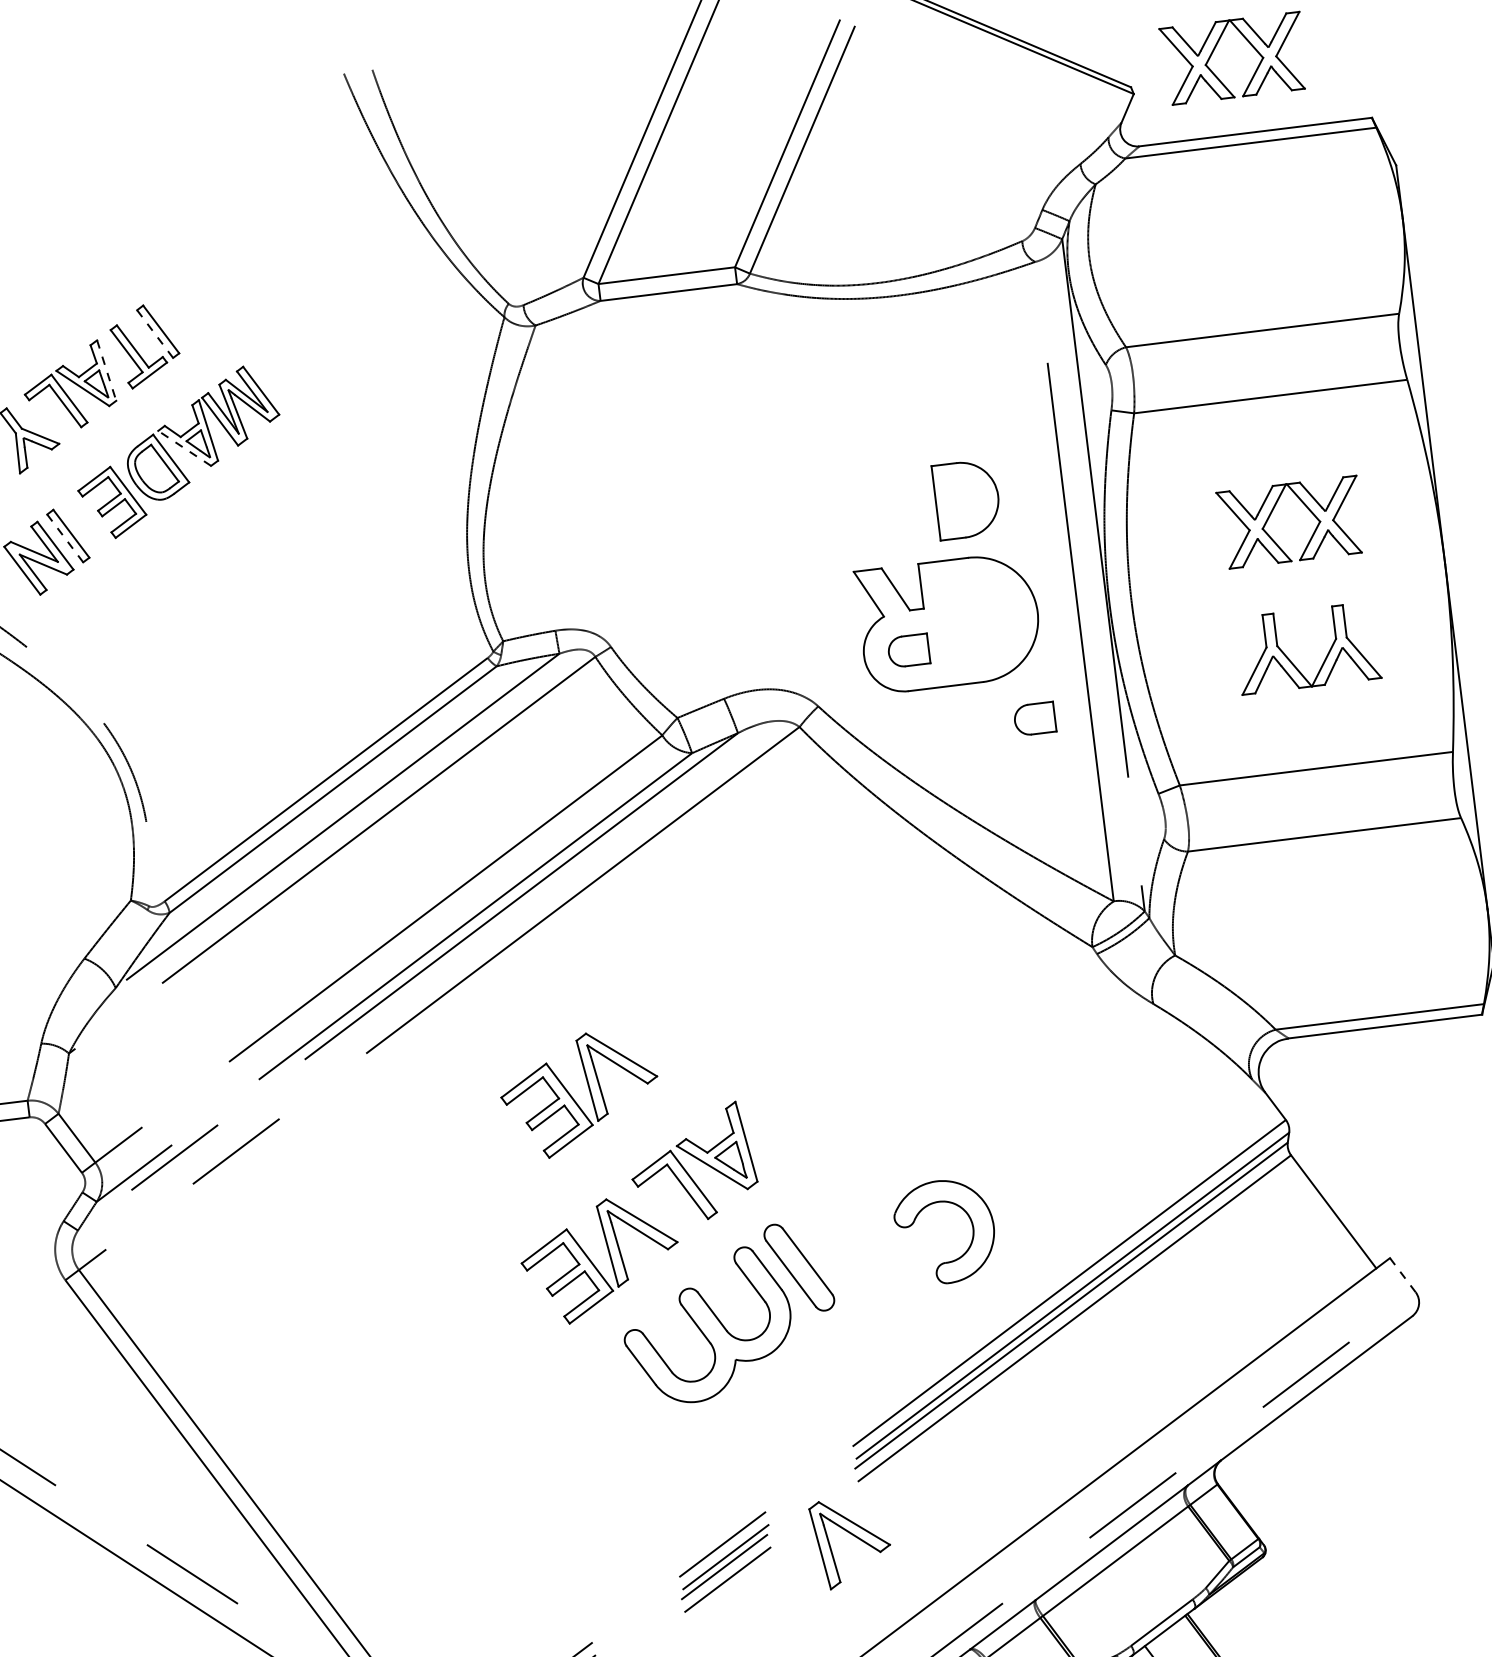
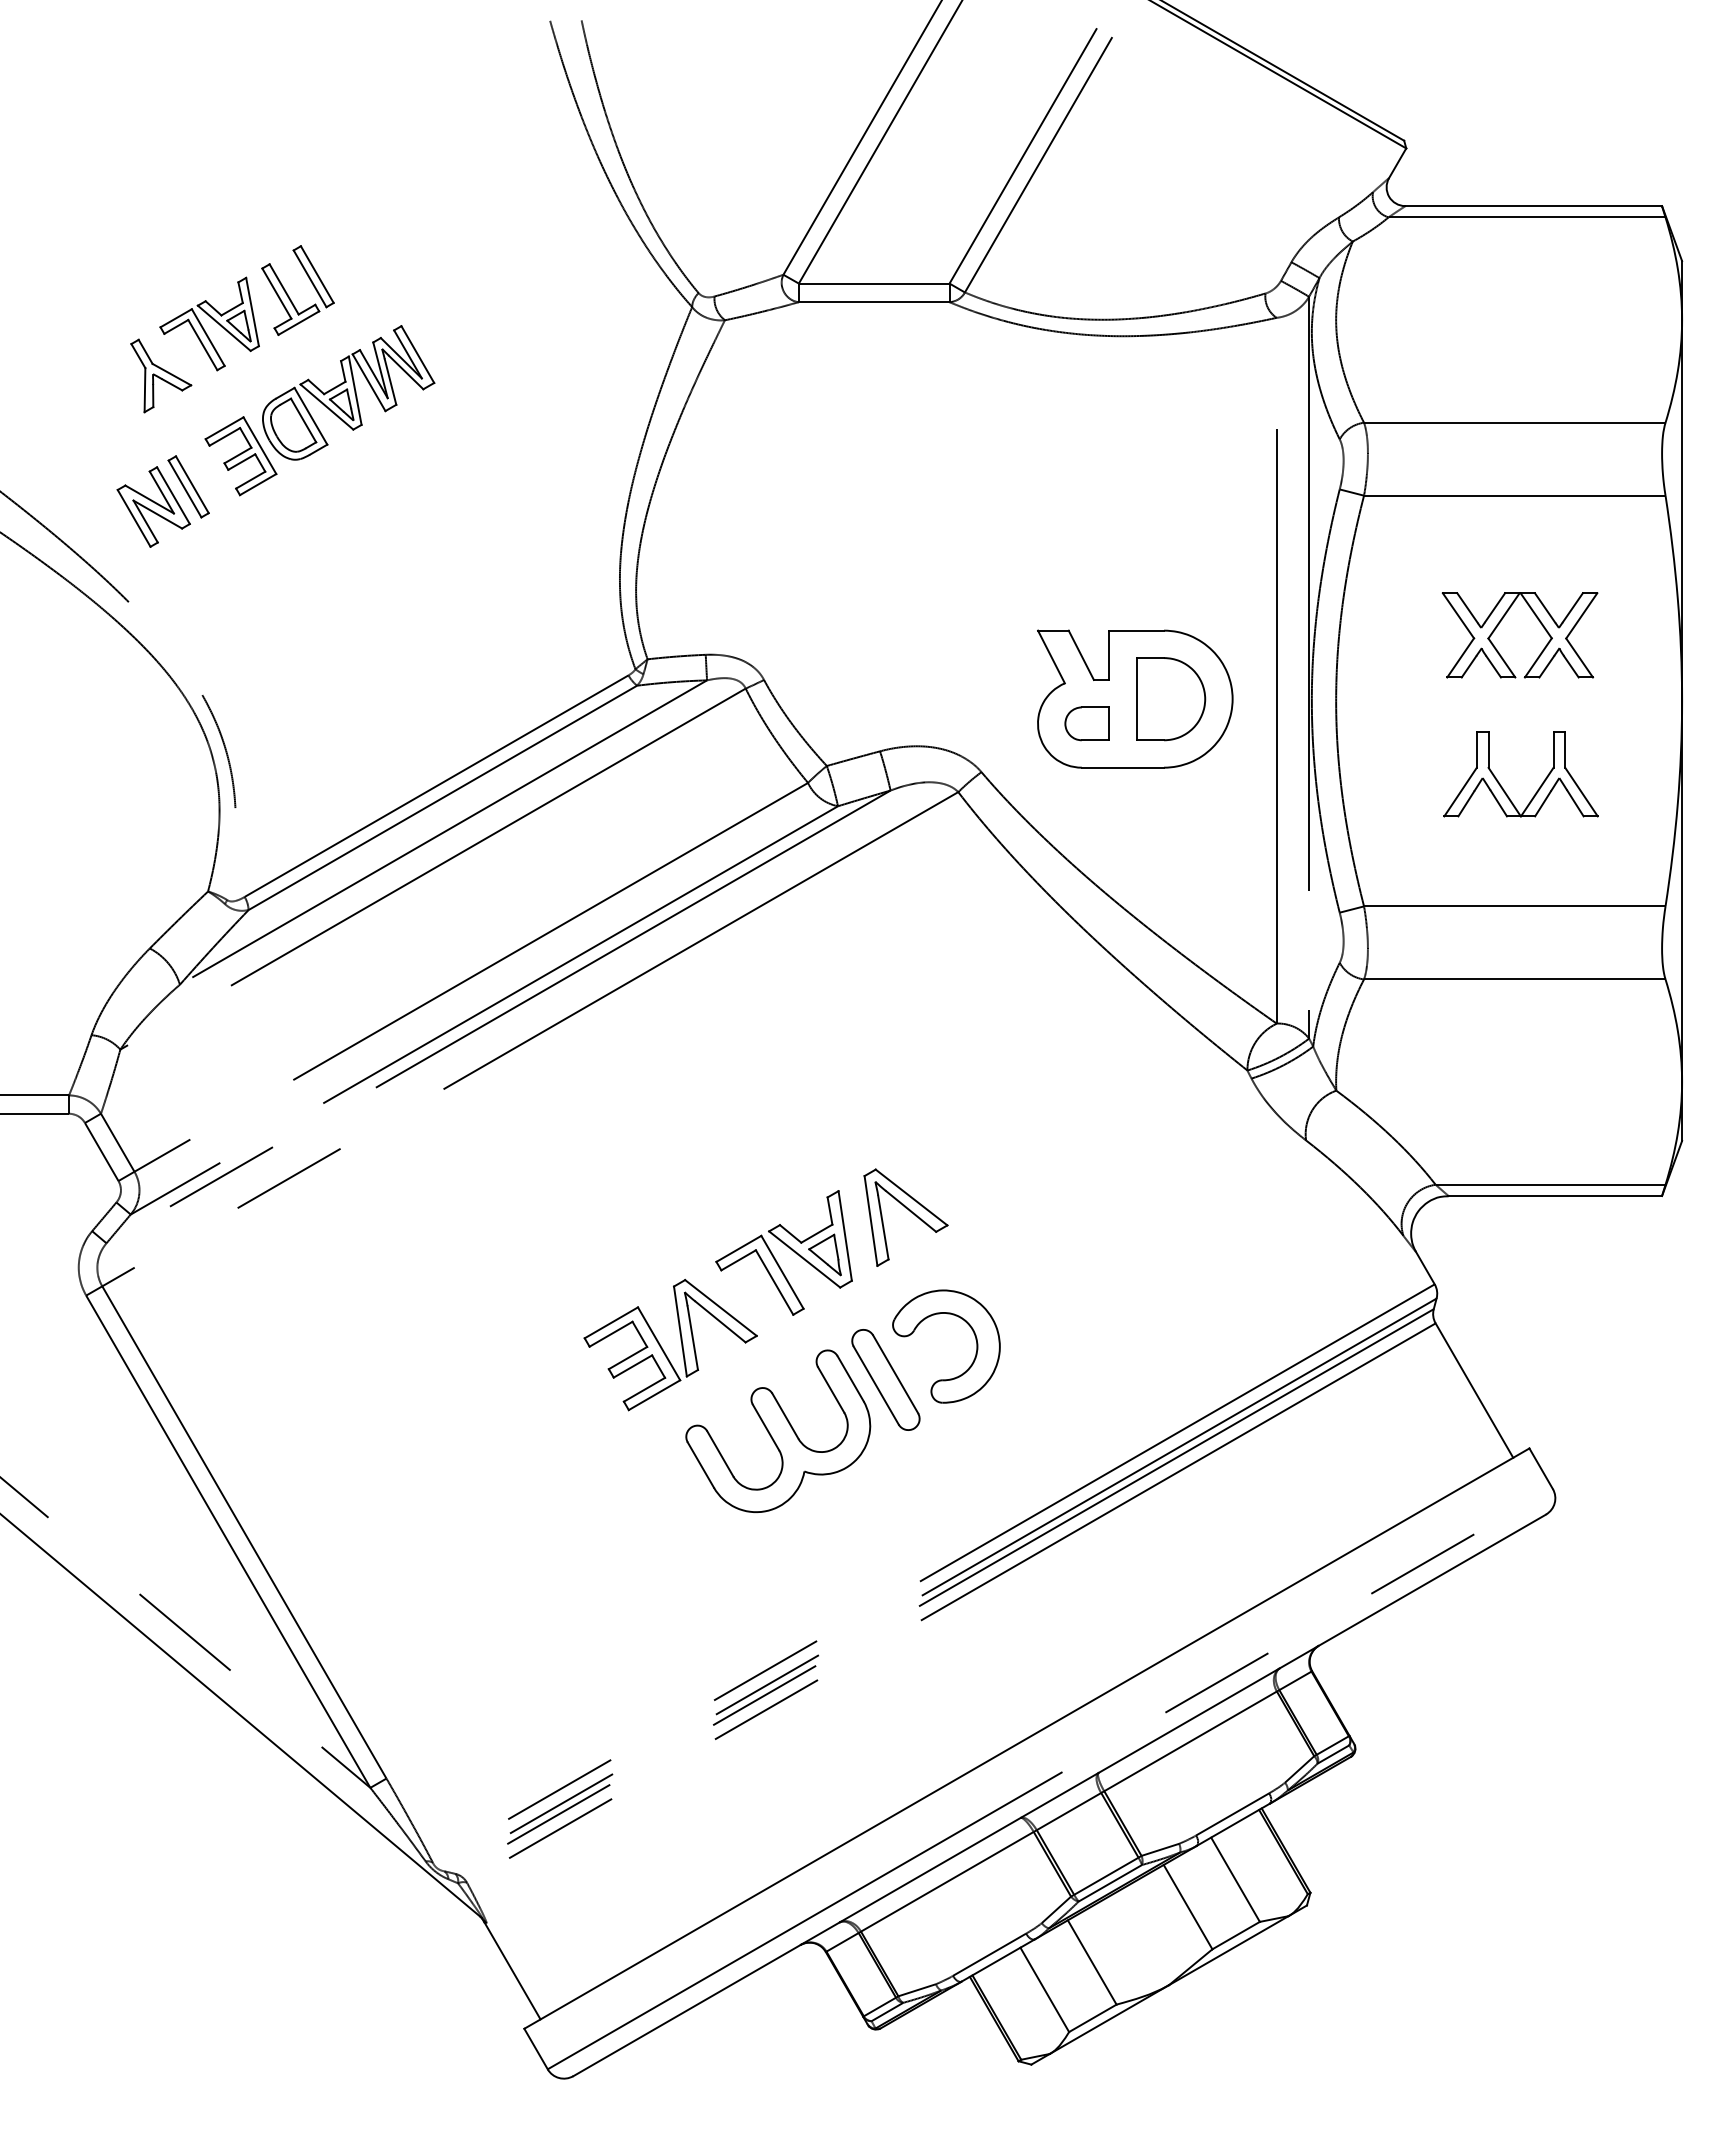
part: (1215, 48) -> (1501, 109), removed
line: (155, 333) -> (310, 278), dashed -> solid
line: (106, 371) -> (252, 312), dashed -> solid
line: (184, 448) -> (326, 407), dashed -> solid
part: (967, 499) -> (1171, 699), moved
line: (65, 538) -> (185, 489), dashed -> solid
part: (1034, 718) -> (1214, 814), removed
part: (572, 1097) -> (662, 1164), removed
part: (969, 1219) -> (974, 1336), moved
line: (1402, 1275) -> (1540, 1468), dashed -> solid
part: (855, 1537) -> (910, 1212), moved

